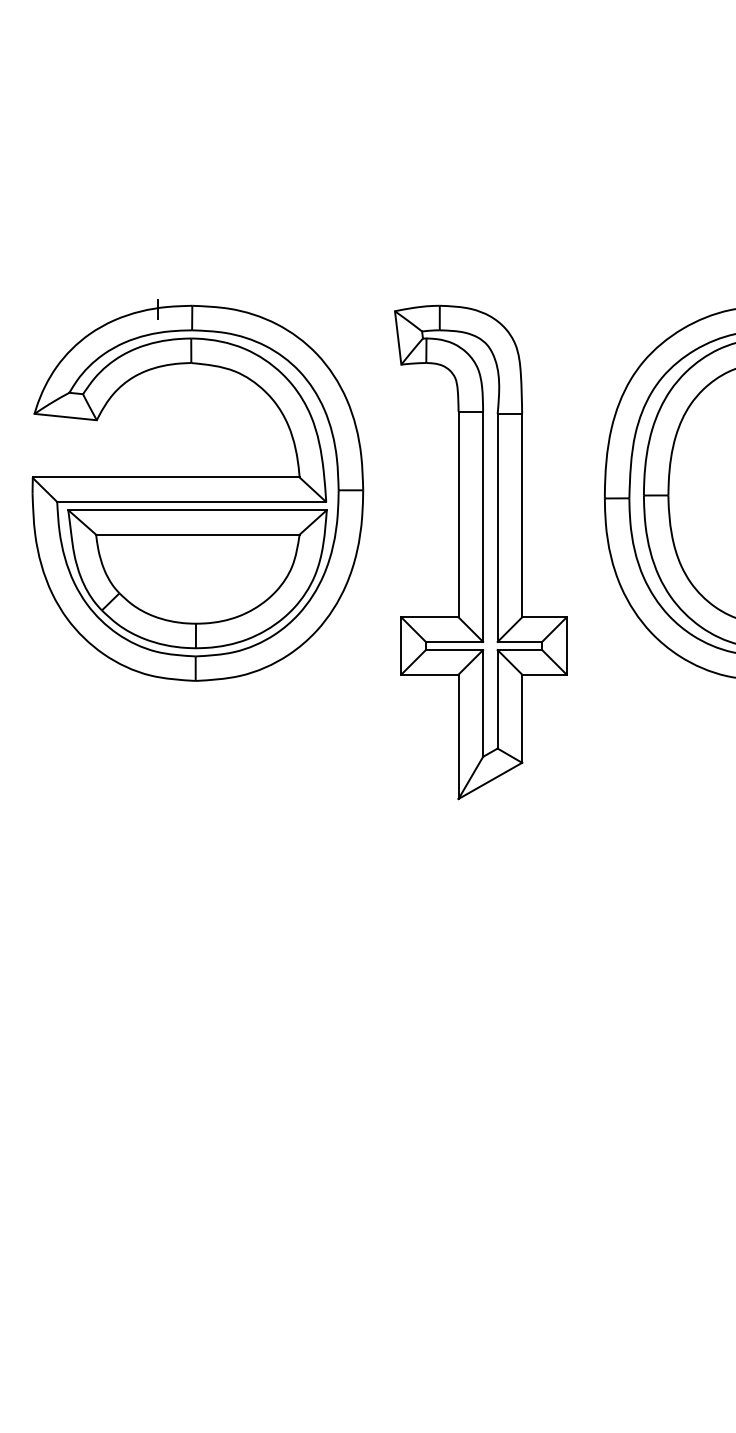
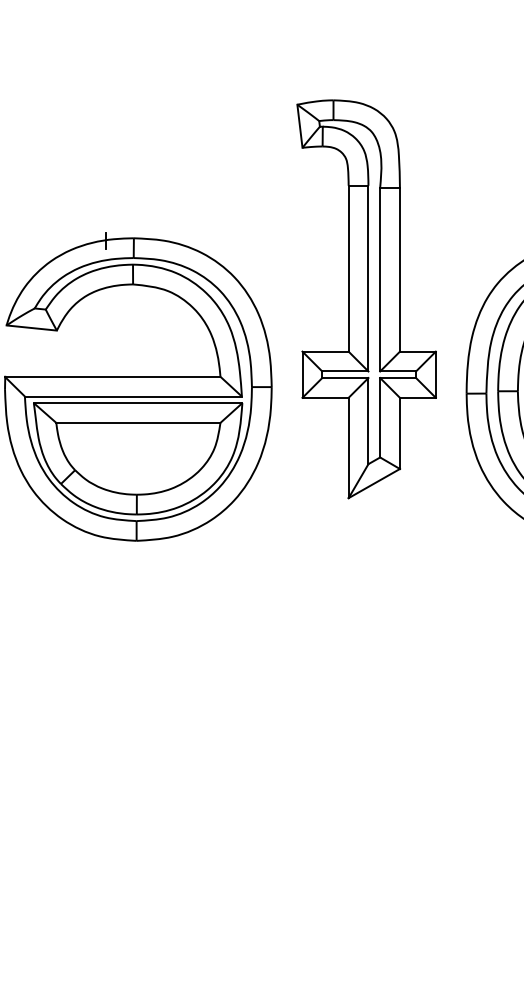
part: (480, 552) -> (366, 299), moved

